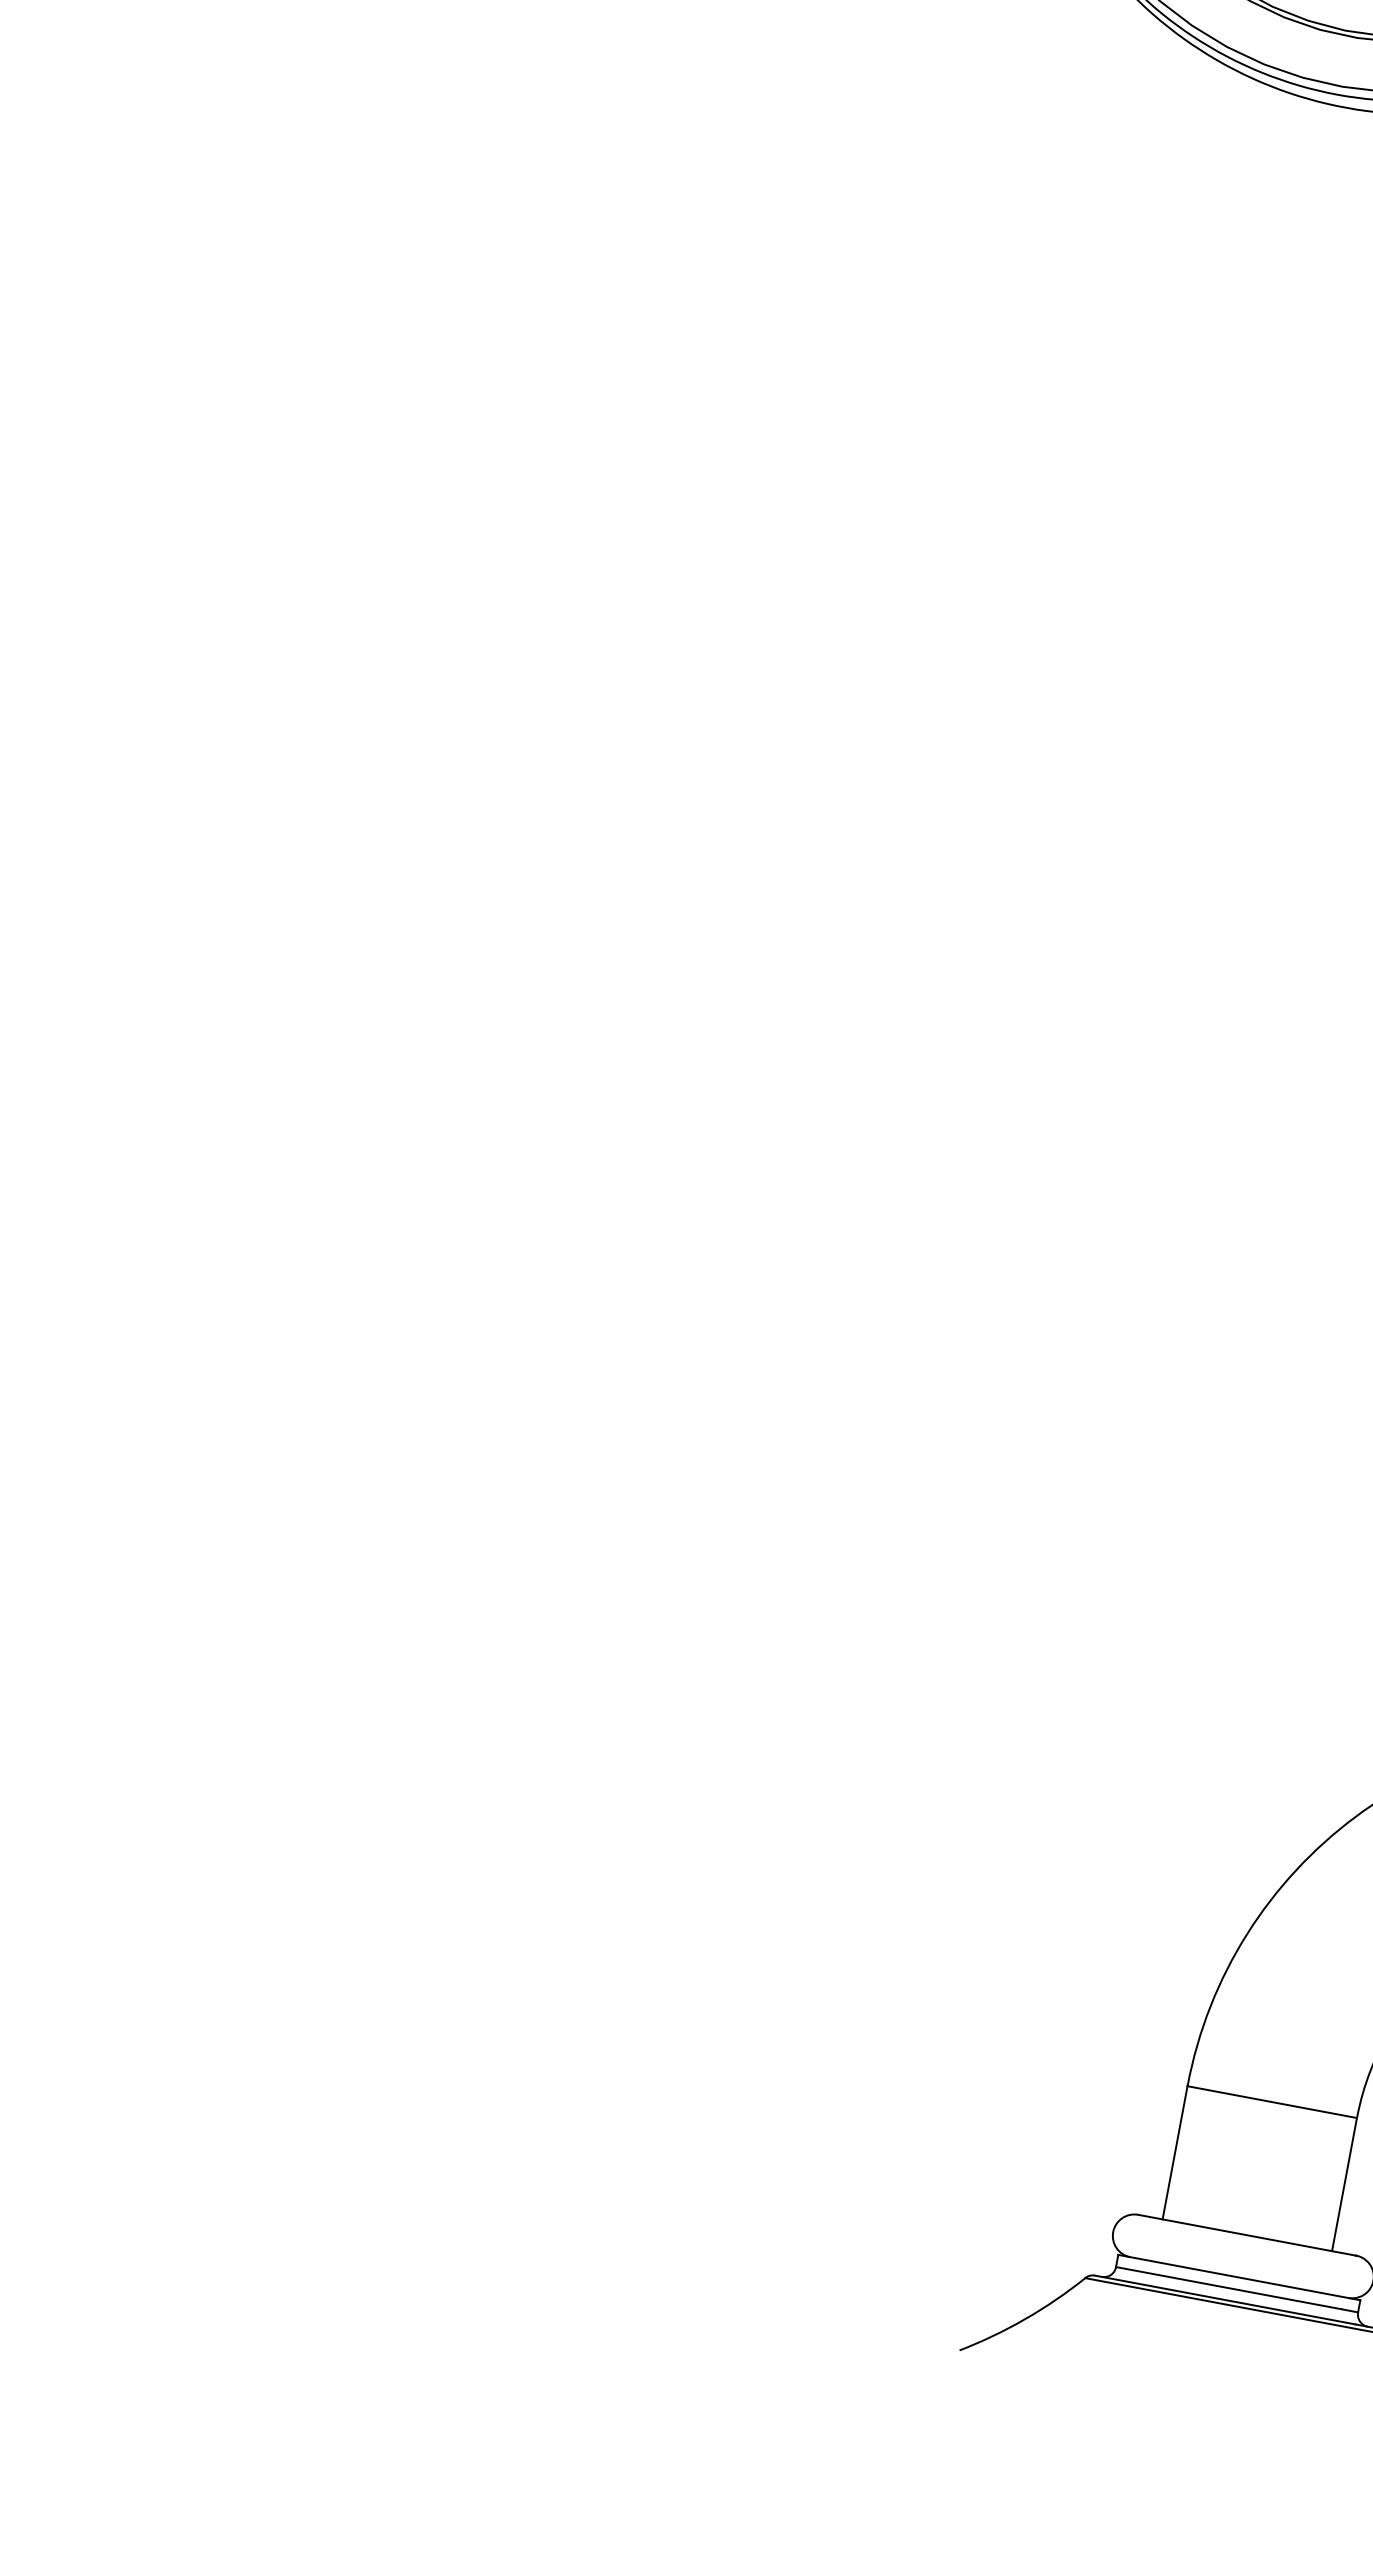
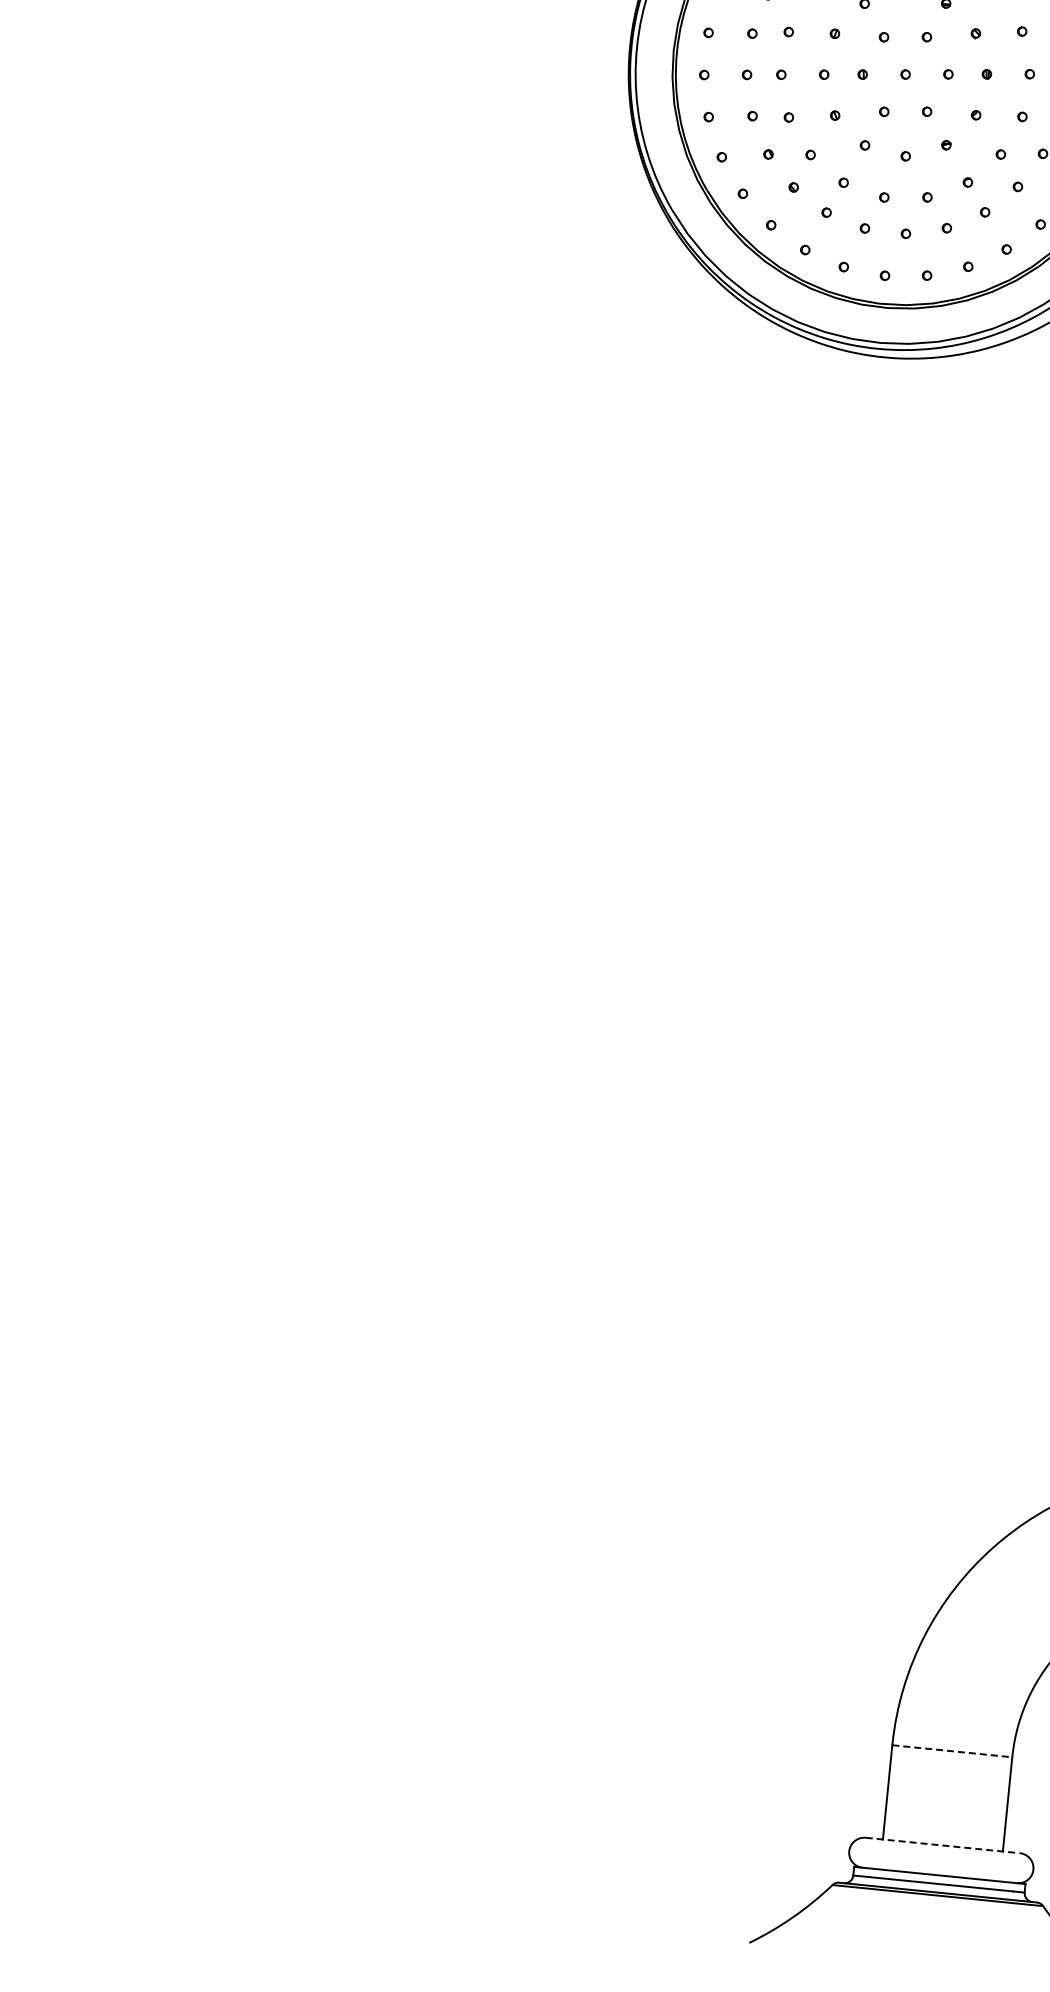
line: (1272, 2102) -> (952, 1751), solid -> dashed
line: (1248, 2235) -> (943, 1845), solid -> dashed

